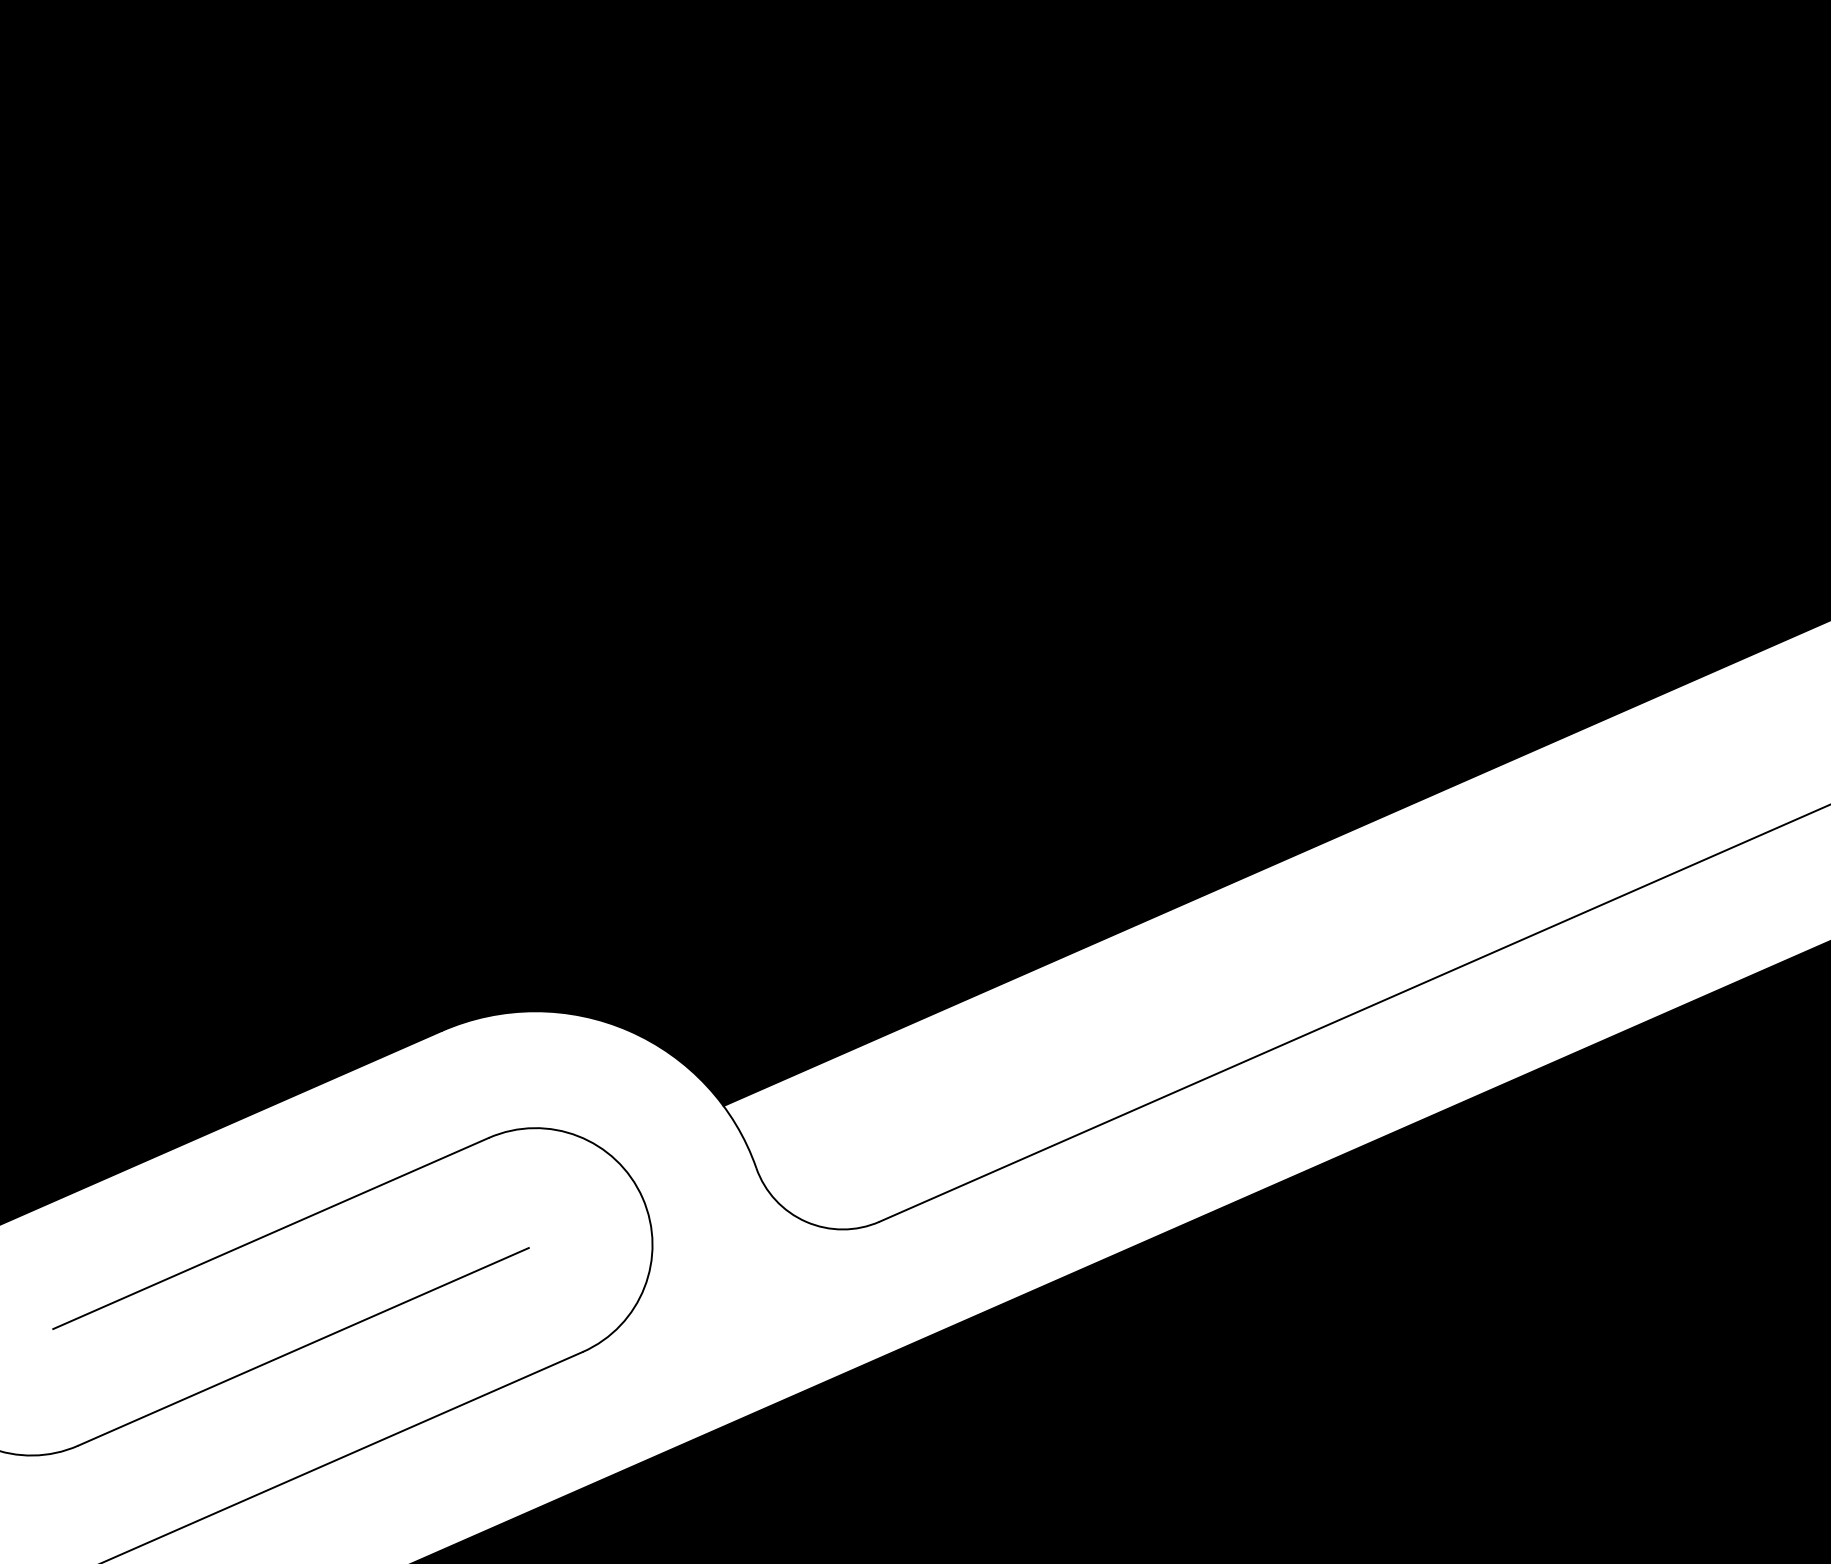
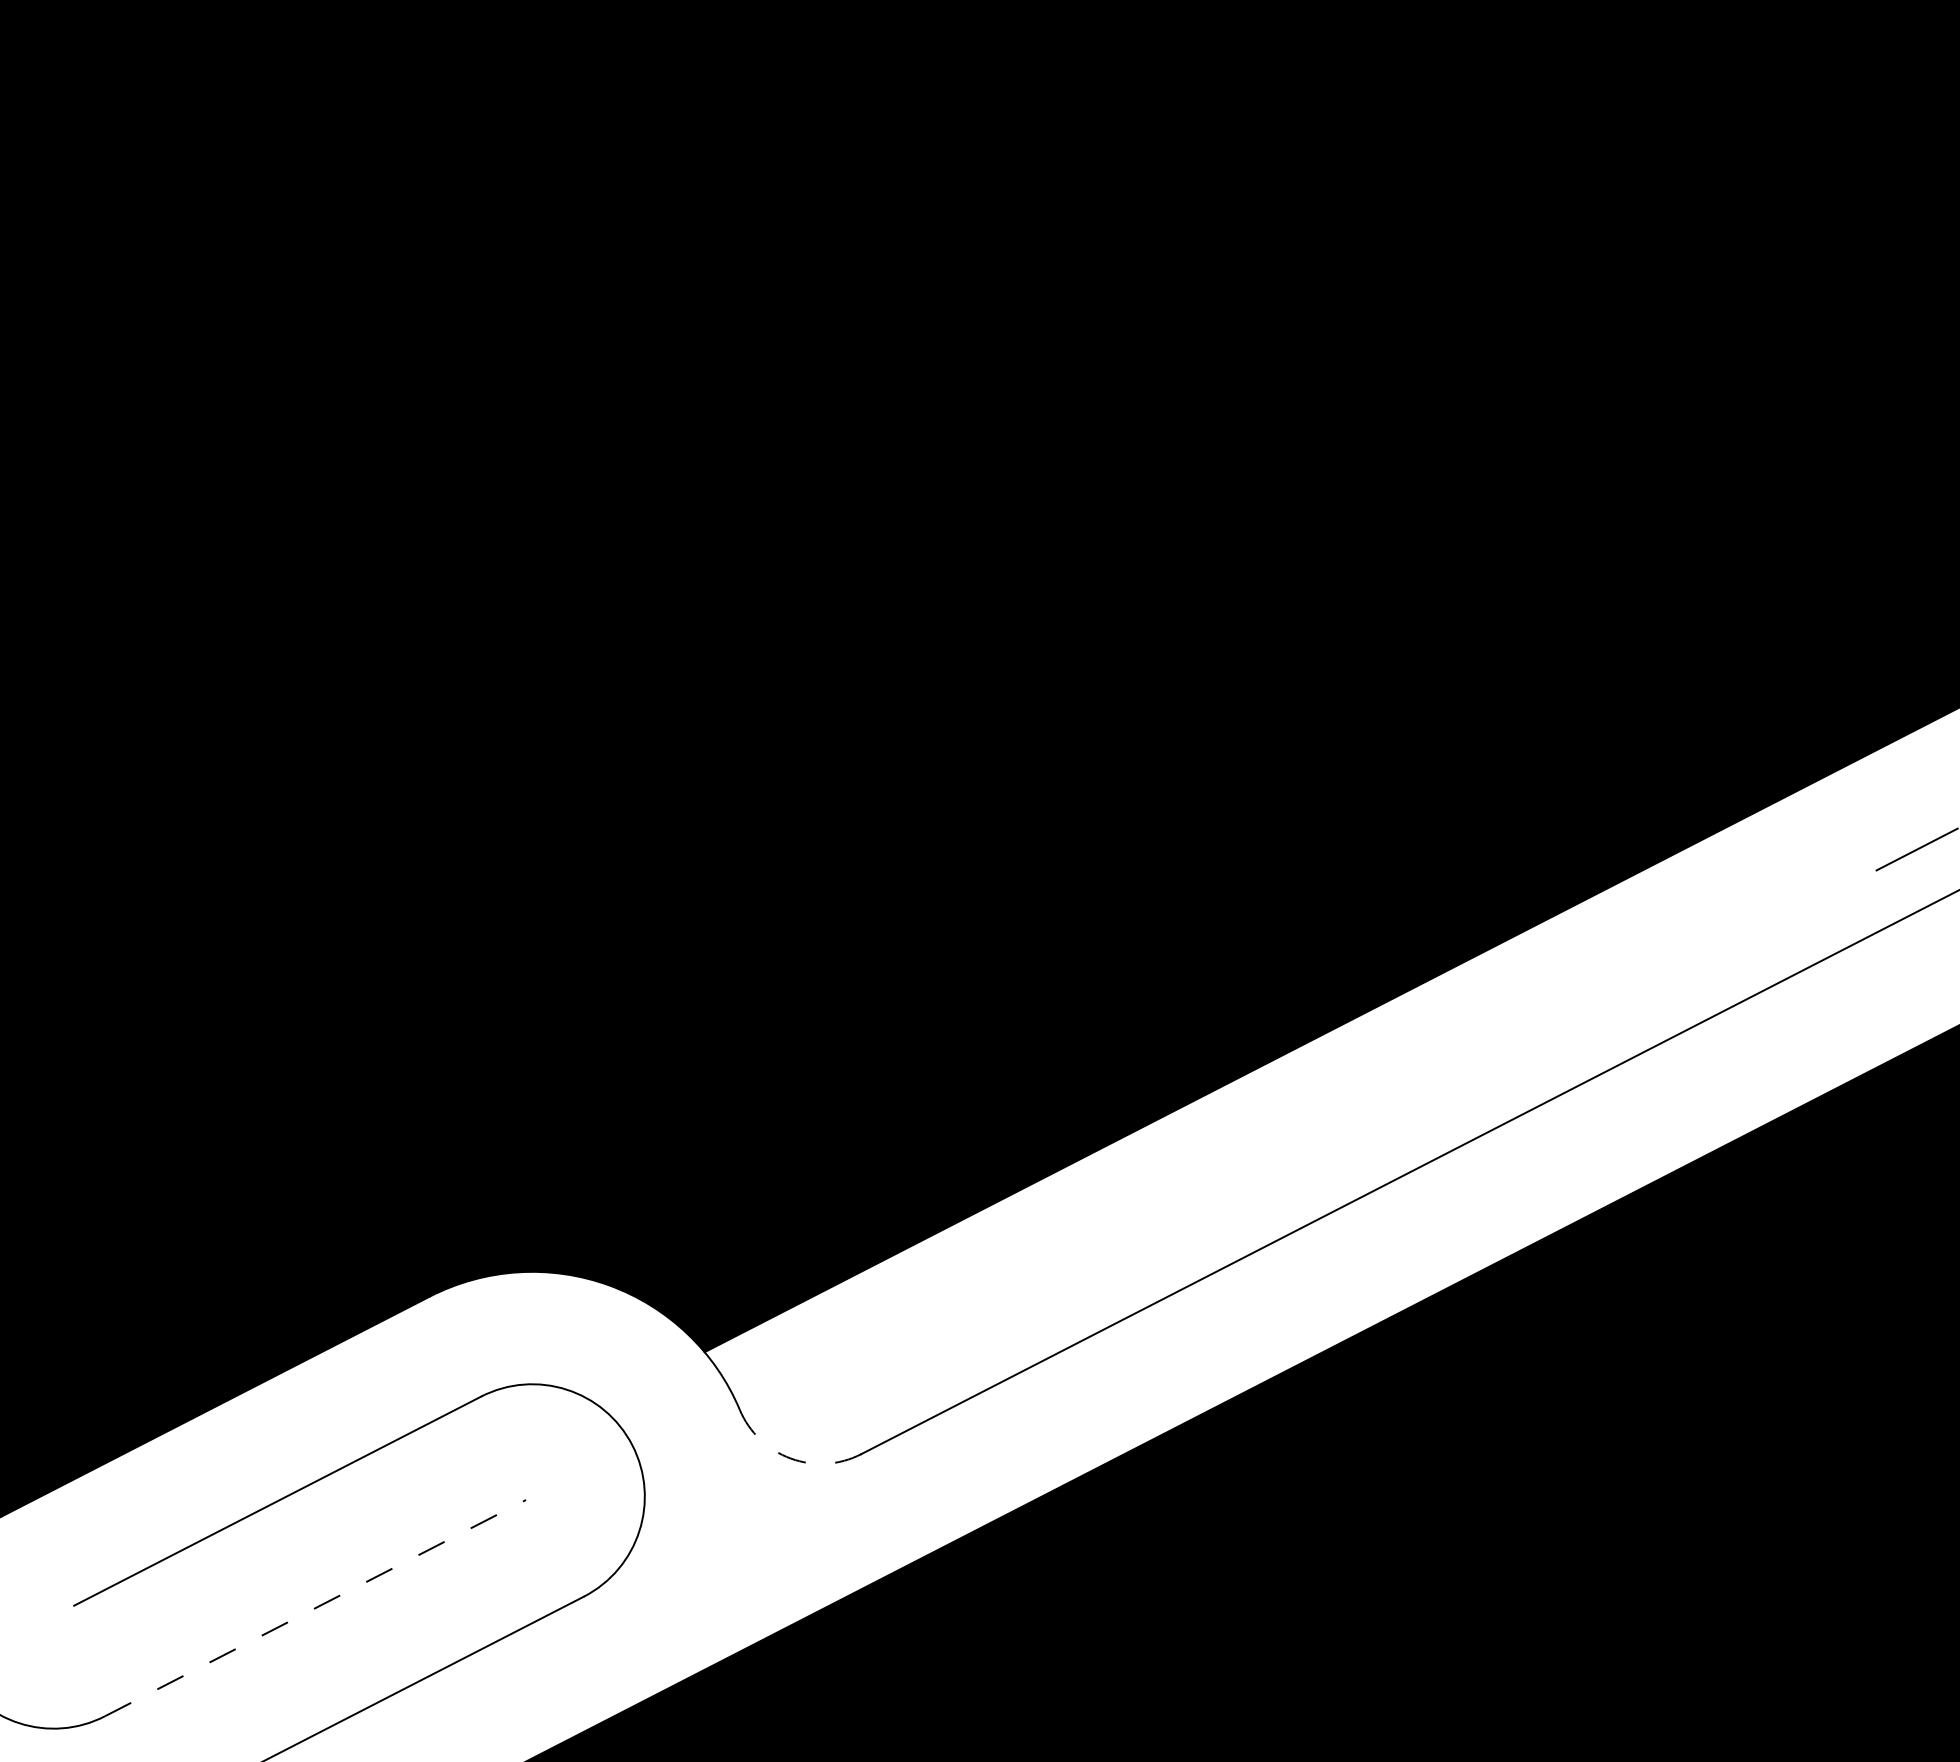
arc: (805, 1221) -> (790, 1458), solid -> dashed
line: (303, 1347) -> (315, 1608), solid -> dashed

